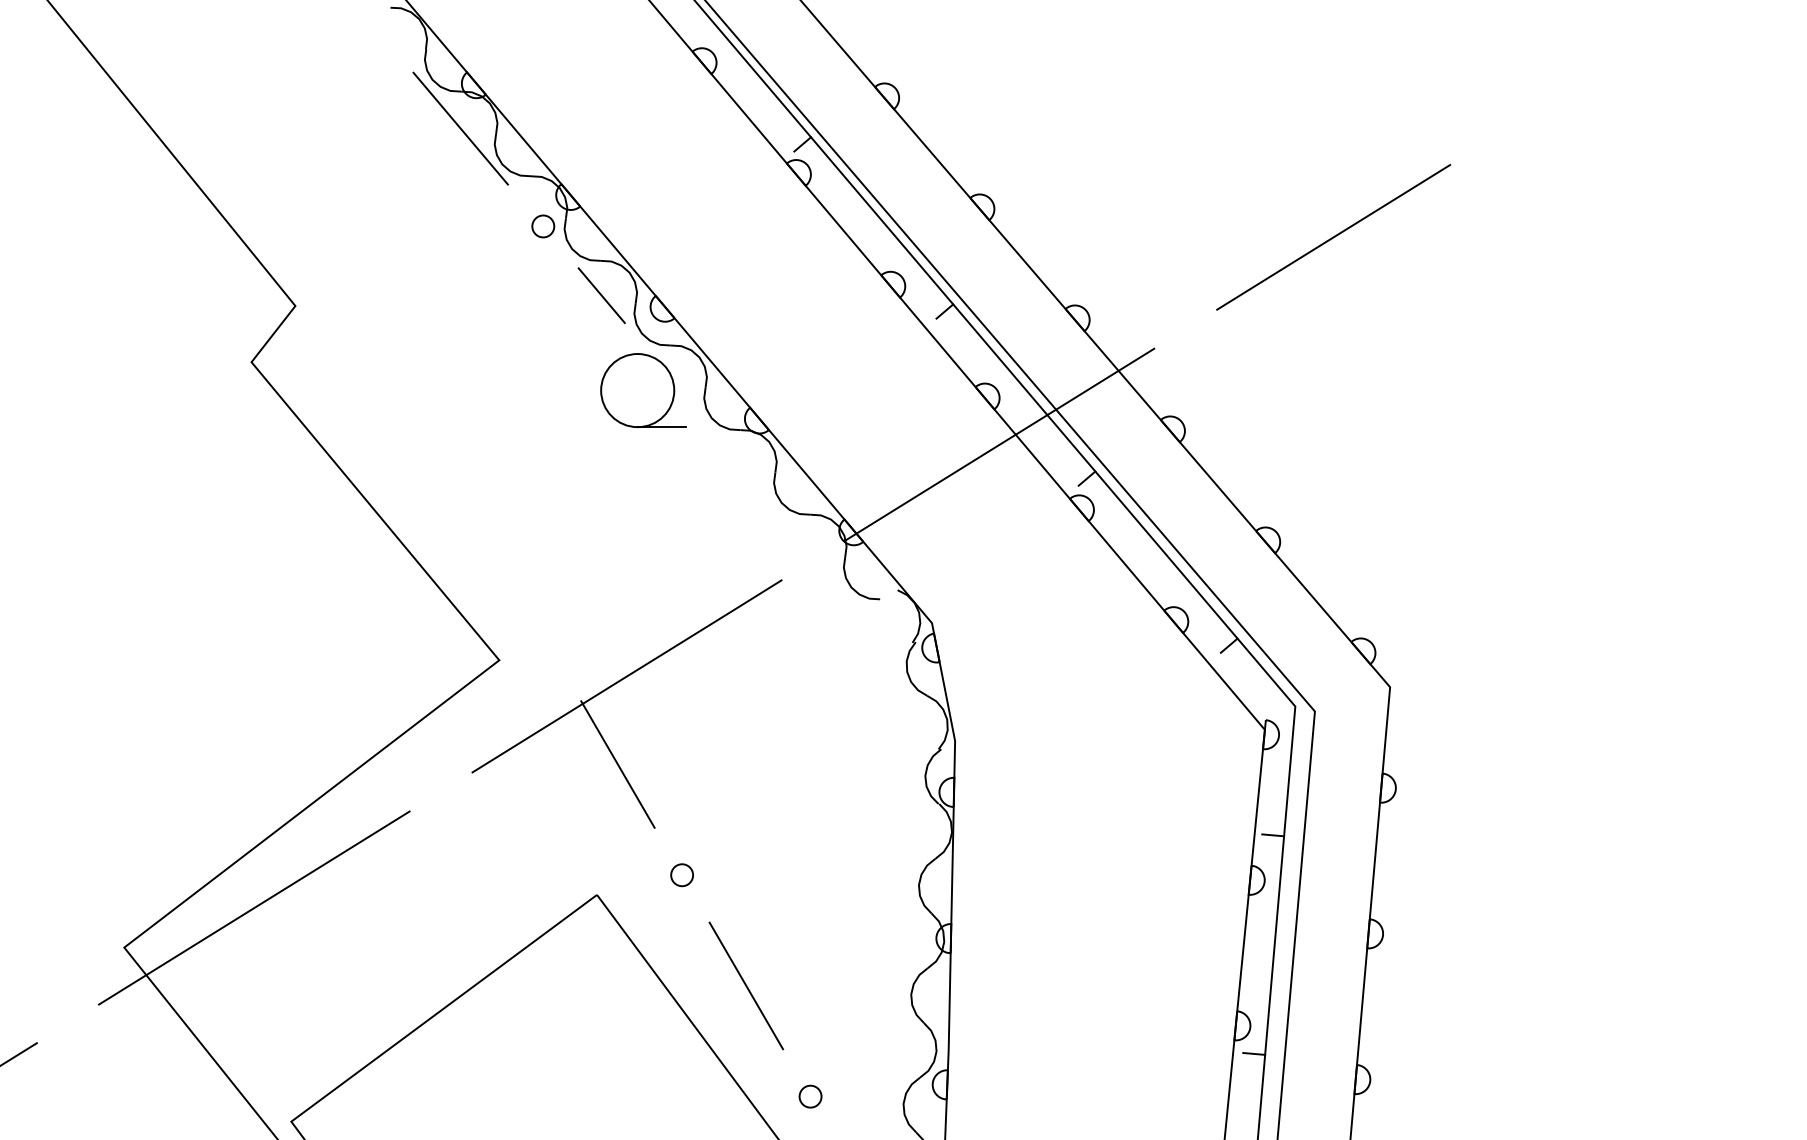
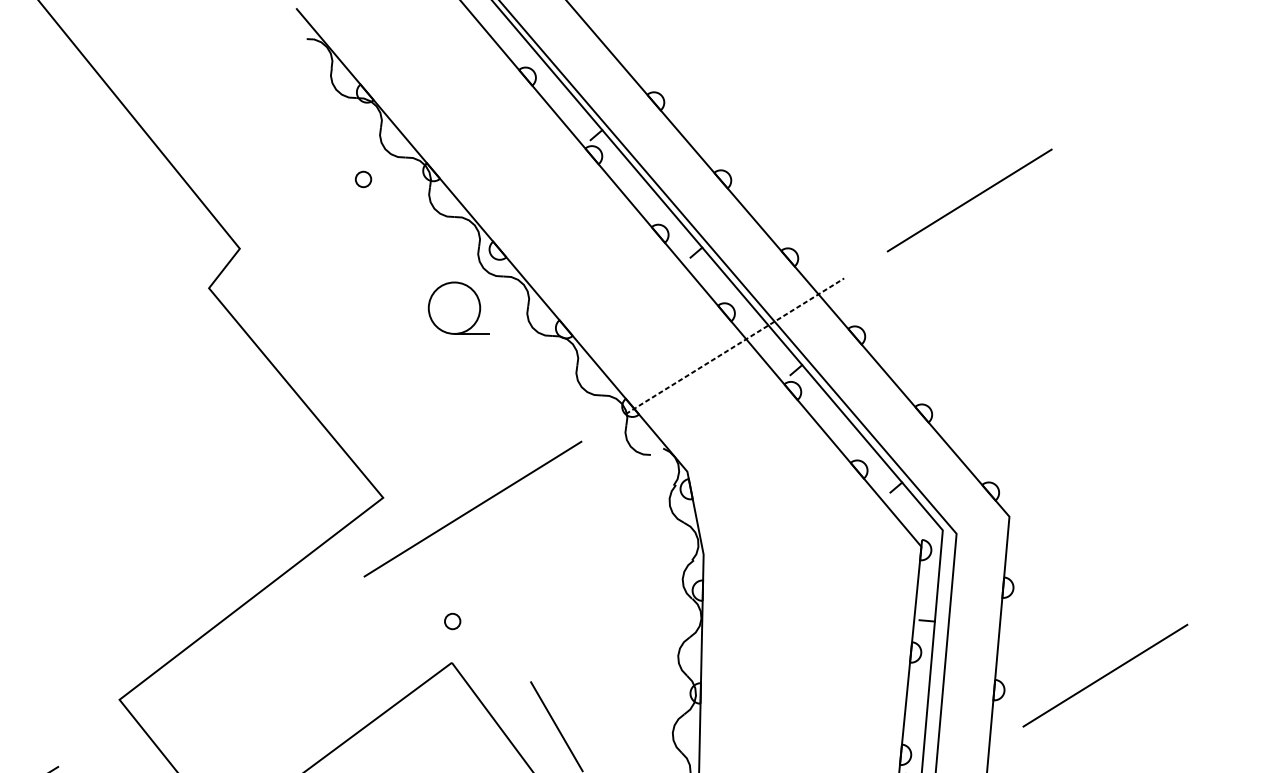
line: (460, 128) -> (355, 123), removed
circle: (543, 226) -> (363, 179), moved
line: (601, 295) -> (455, 241), removed
part: (643, 390) -> (458, 308), moved
line: (998, 445) -> (734, 346), solid -> dashed
line: (617, 764) -> (466, 571), removed
circle: (681, 875) -> (452, 621), moved
line: (254, 907) -> (211, 671), removed
line: (1526, 913) -> (1105, 675), added

